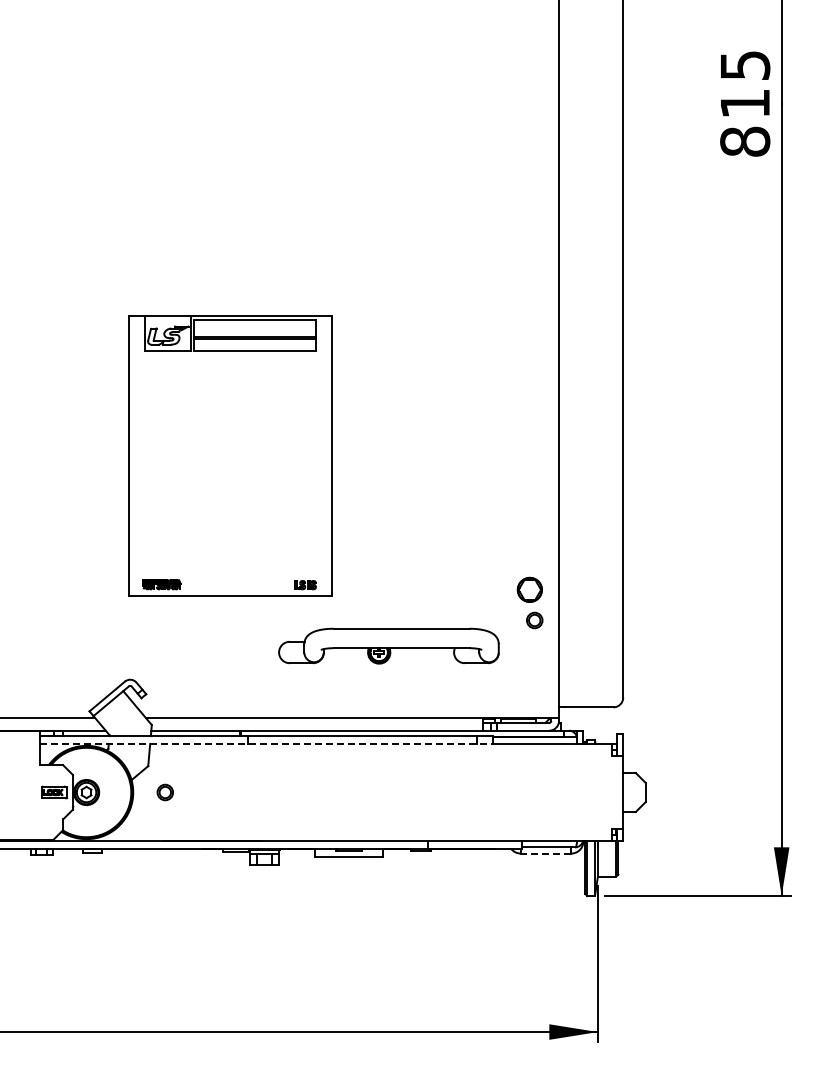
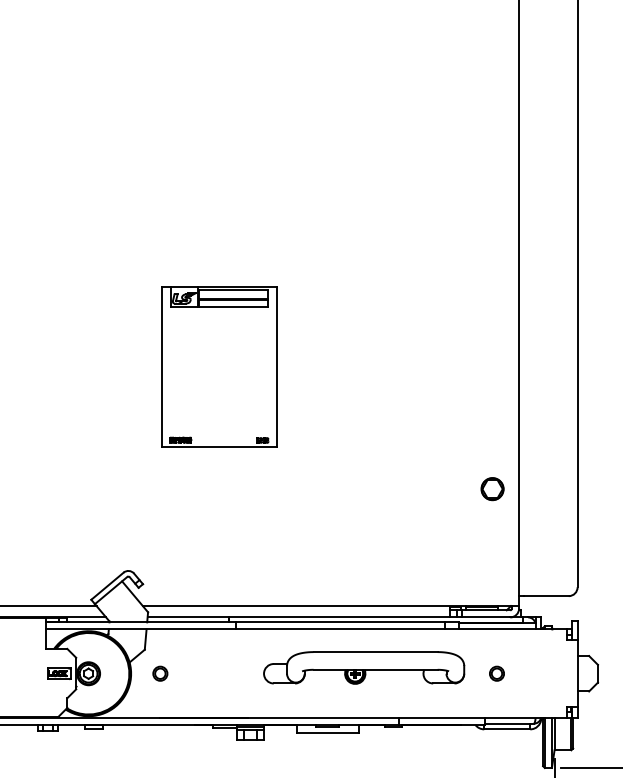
part: (230, 455) -> (219, 366), size x0.62
part: (534, 620) -> (496, 673), moved
part: (388, 645) -> (363, 667), moved
line: (266, 743) -> (252, 629), dashed -> solid
line: (545, 853) -> (506, 729), dashed -> solid

